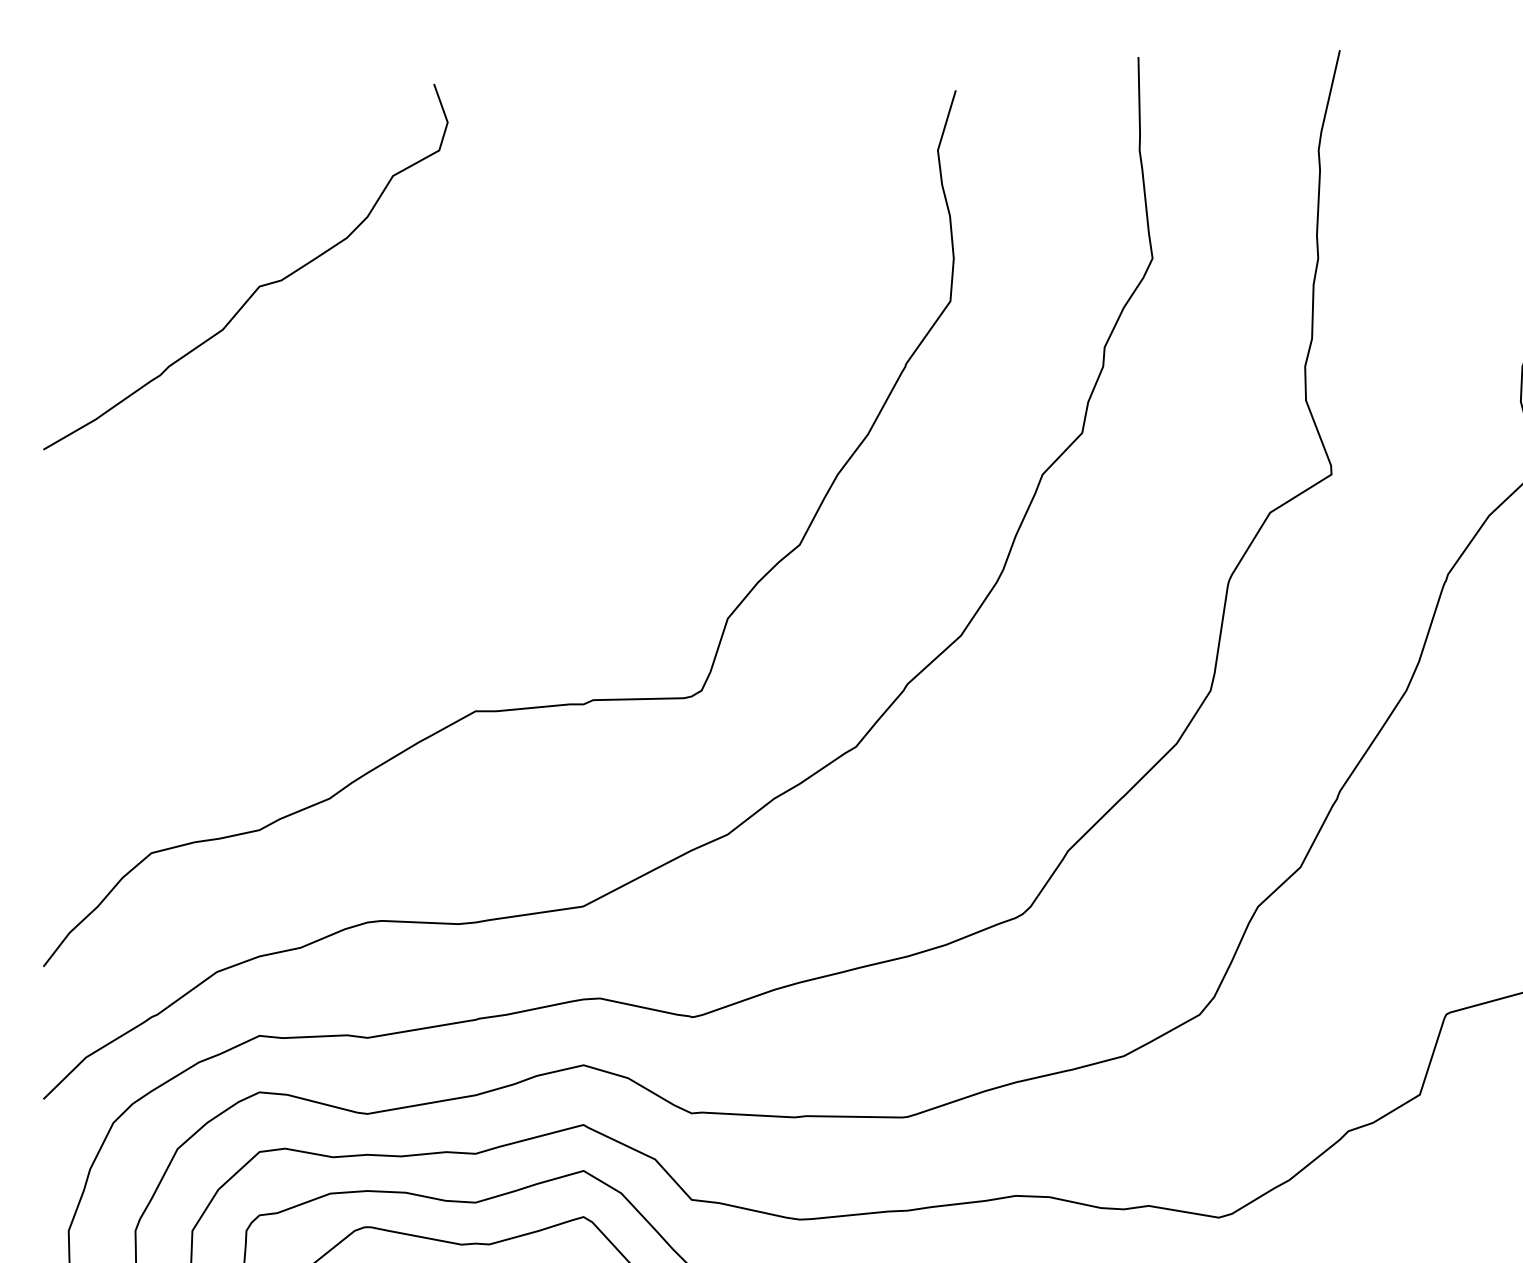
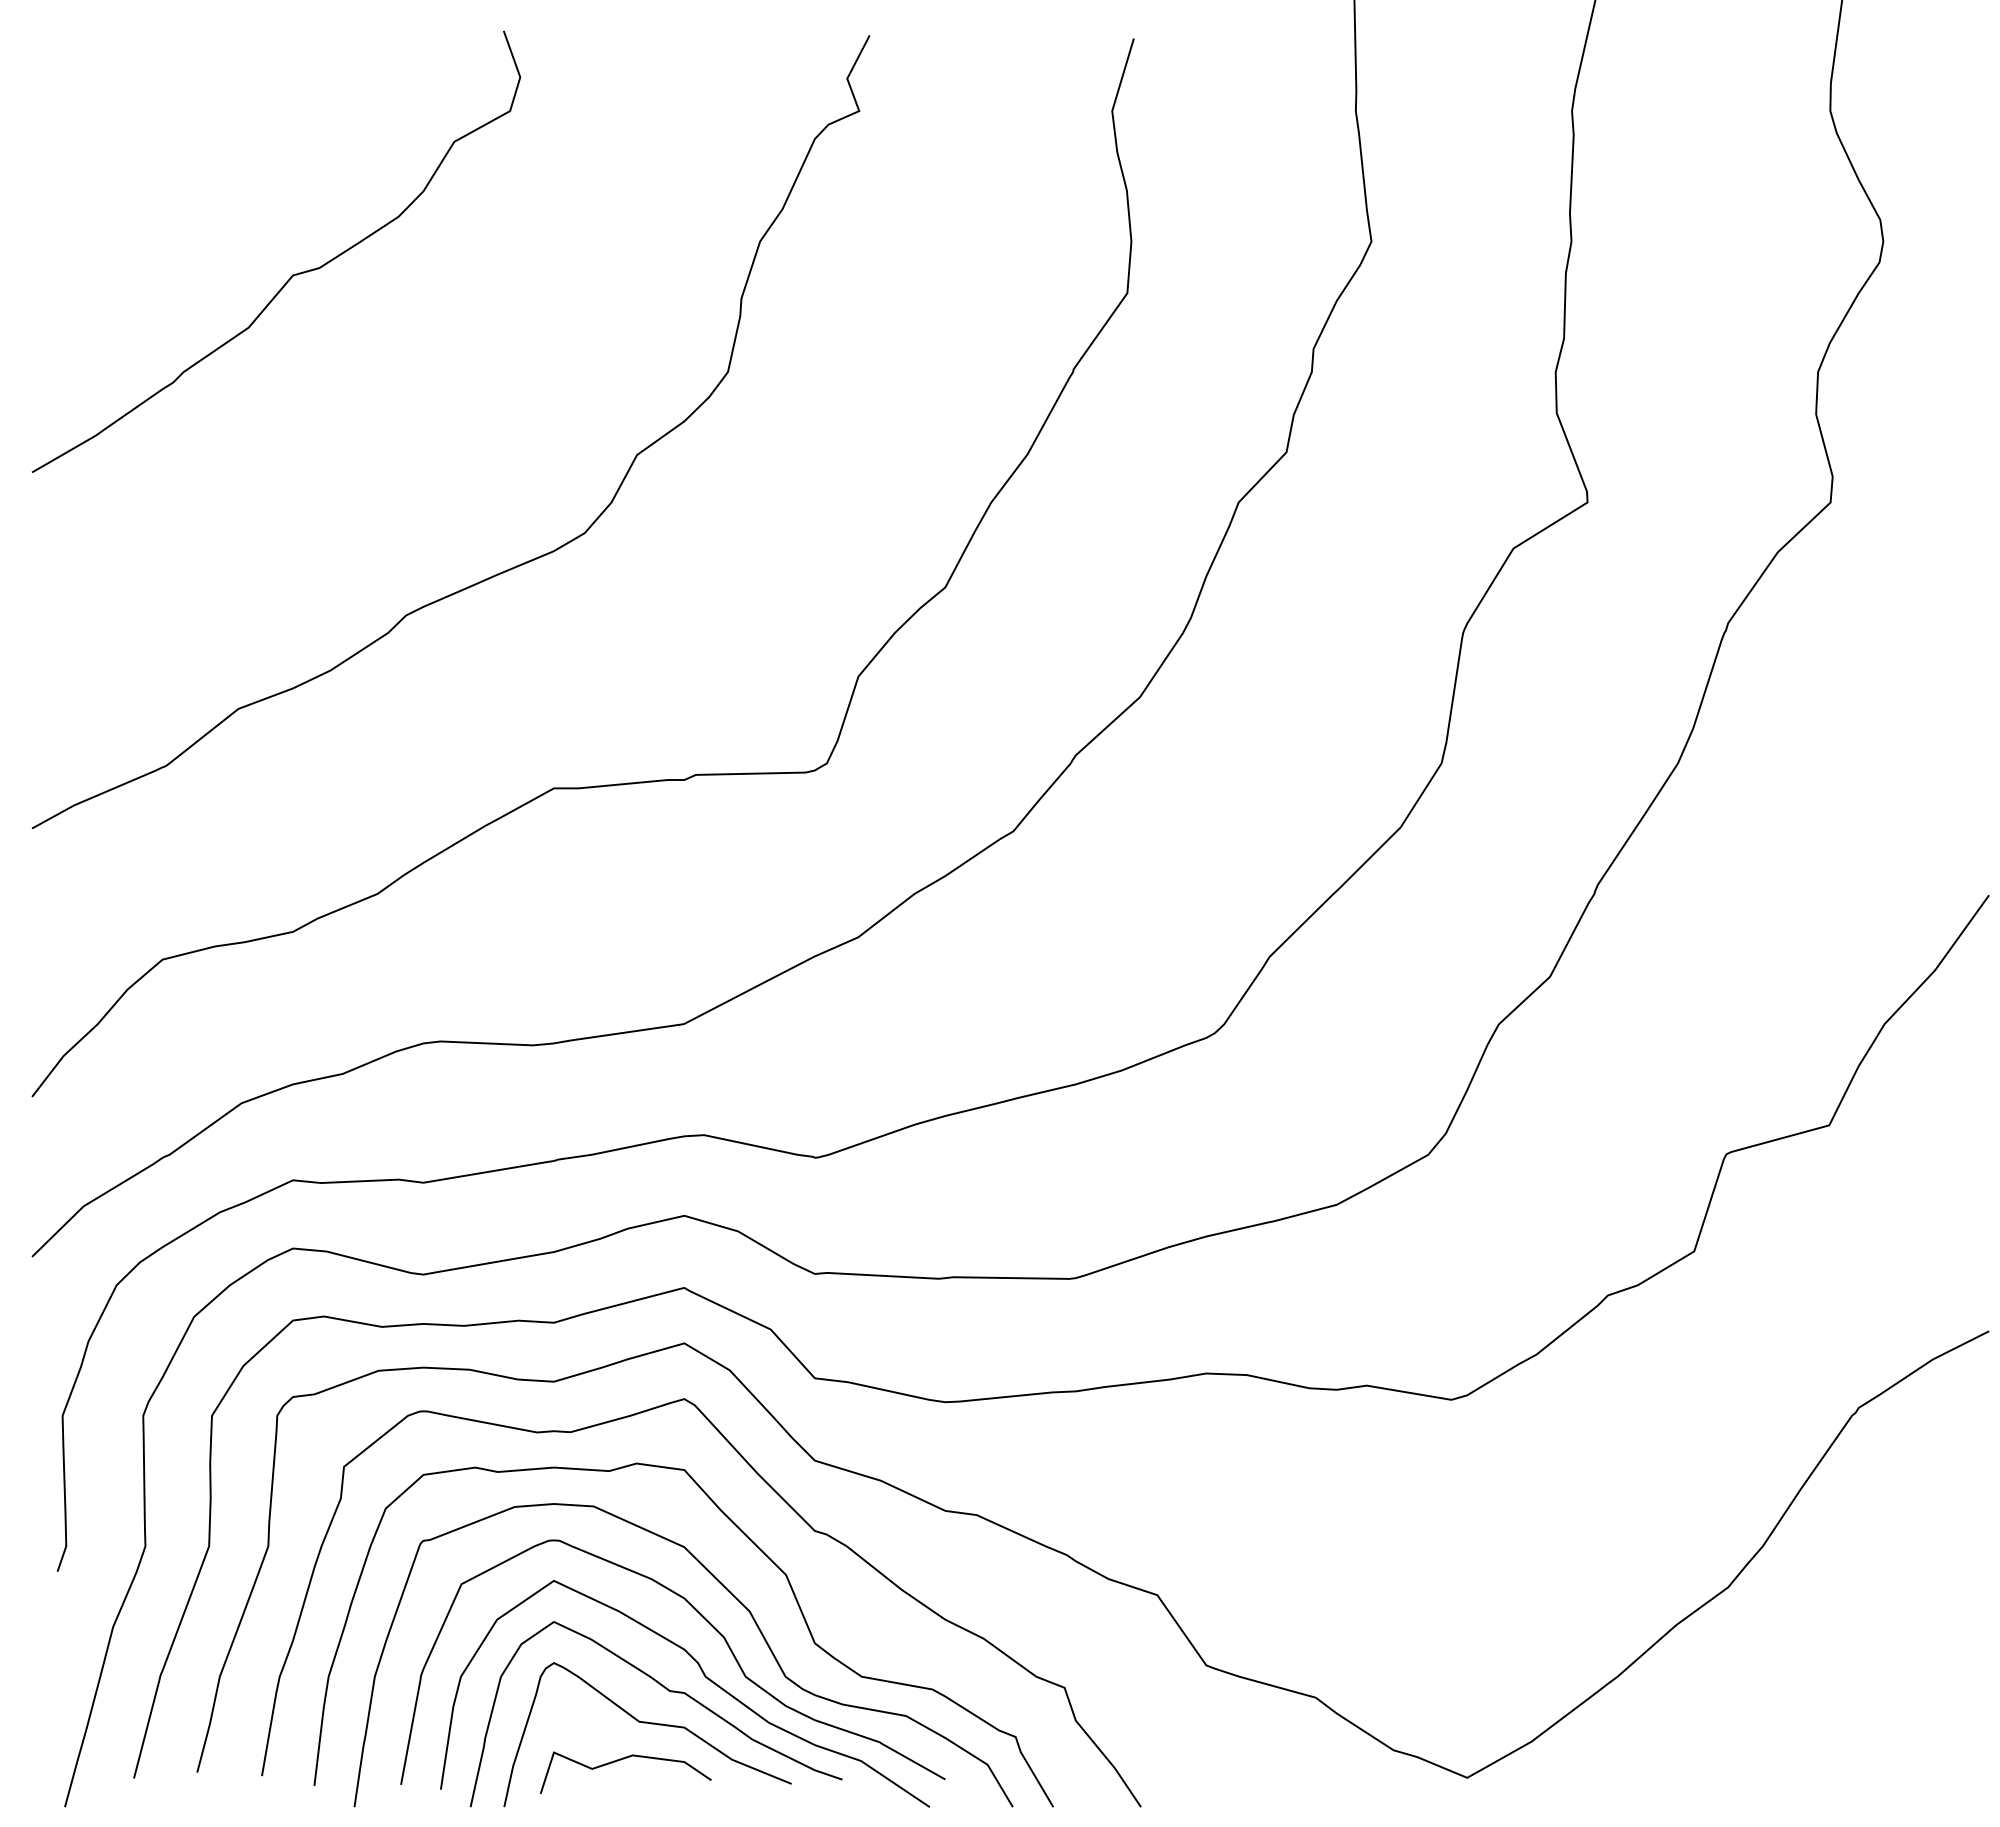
curve: (440, 528) -> (511, 567), added

